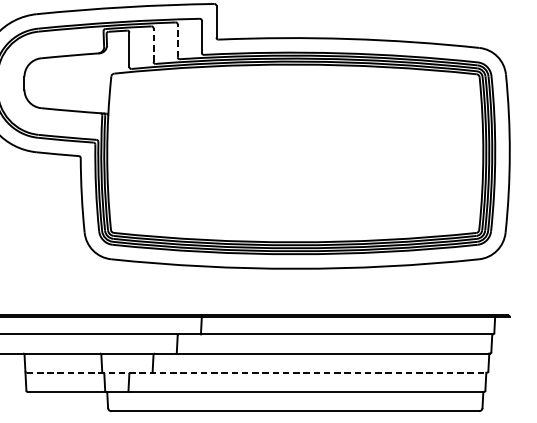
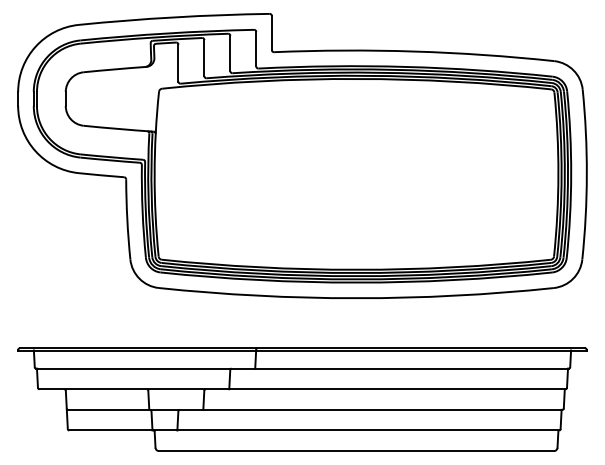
line: (177, 40) -> (230, 53), dashed -> solid
line: (153, 44) -> (204, 57), dashed -> solid
line: (257, 372) -> (315, 409), dashed -> solid

